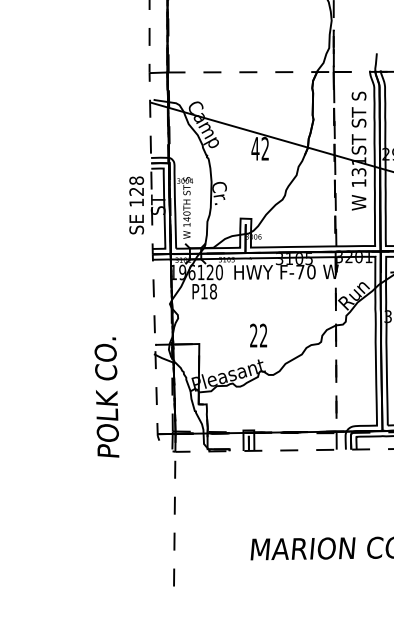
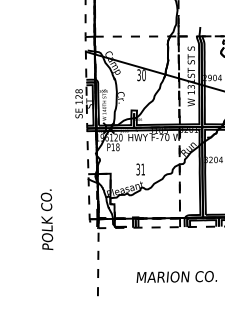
text: (260, 149) -> (141, 75), 42 -> 30
text: (258, 335) -> (140, 169), 22 -> 31
text: (105, 396) -> (46, 219), moved

